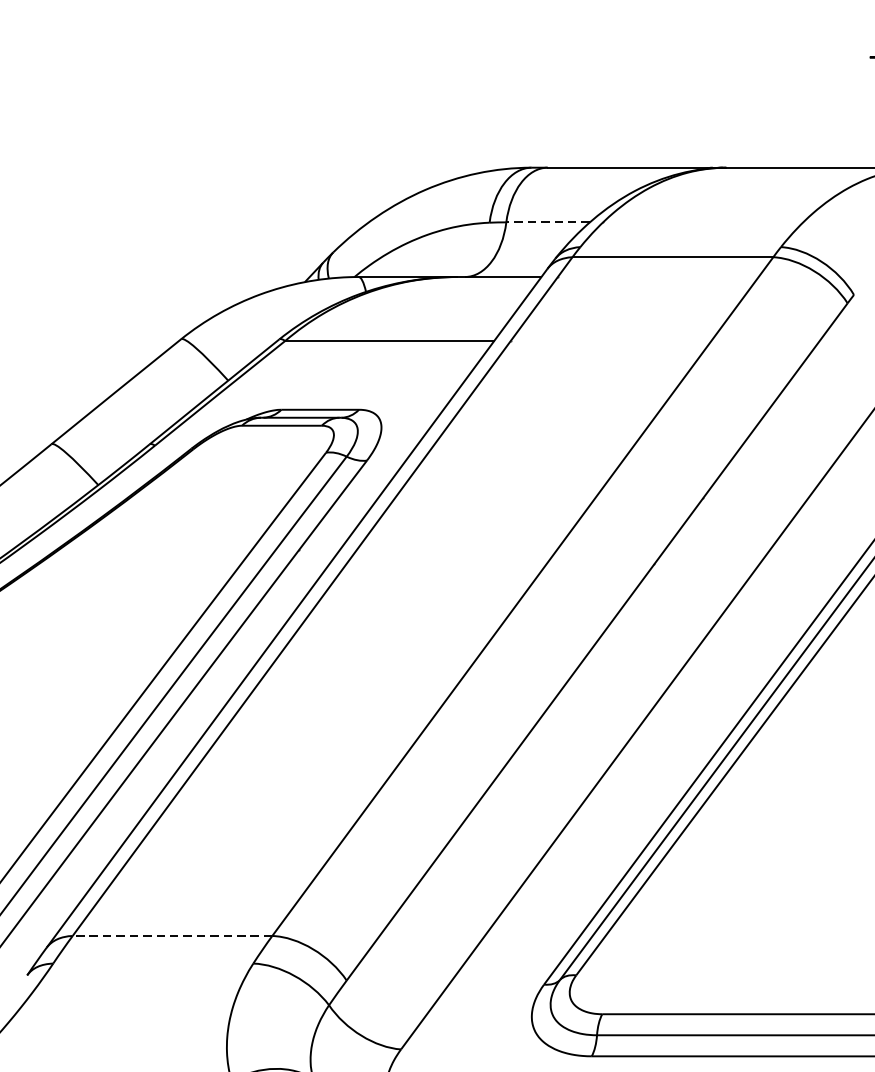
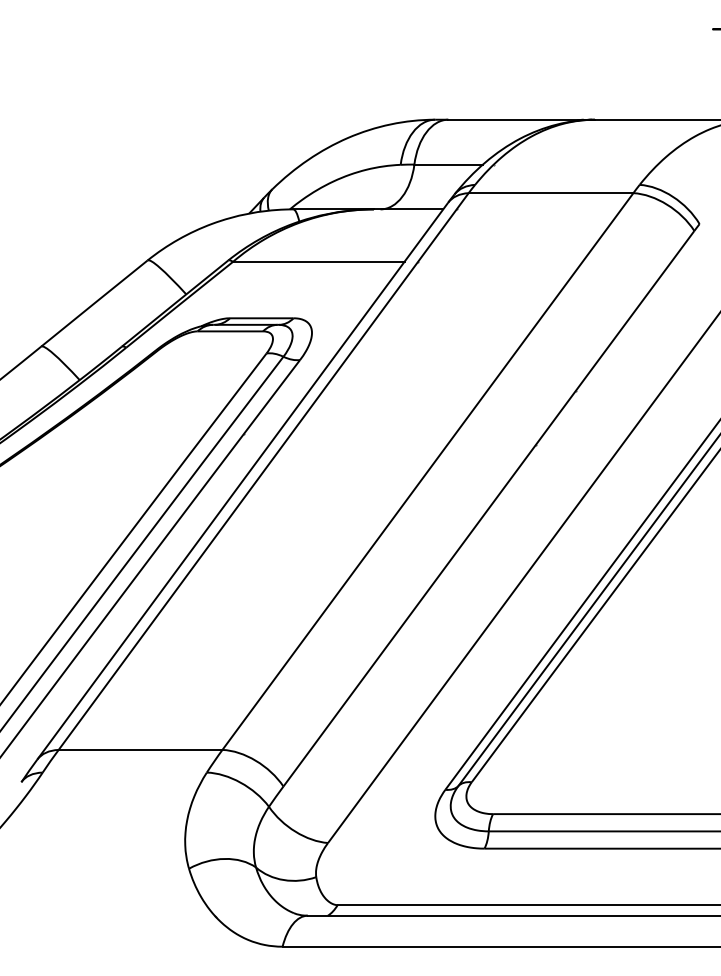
line: (547, 222) -> (448, 164), dashed -> solid
line: (172, 935) -> (140, 749), dashed -> solid

